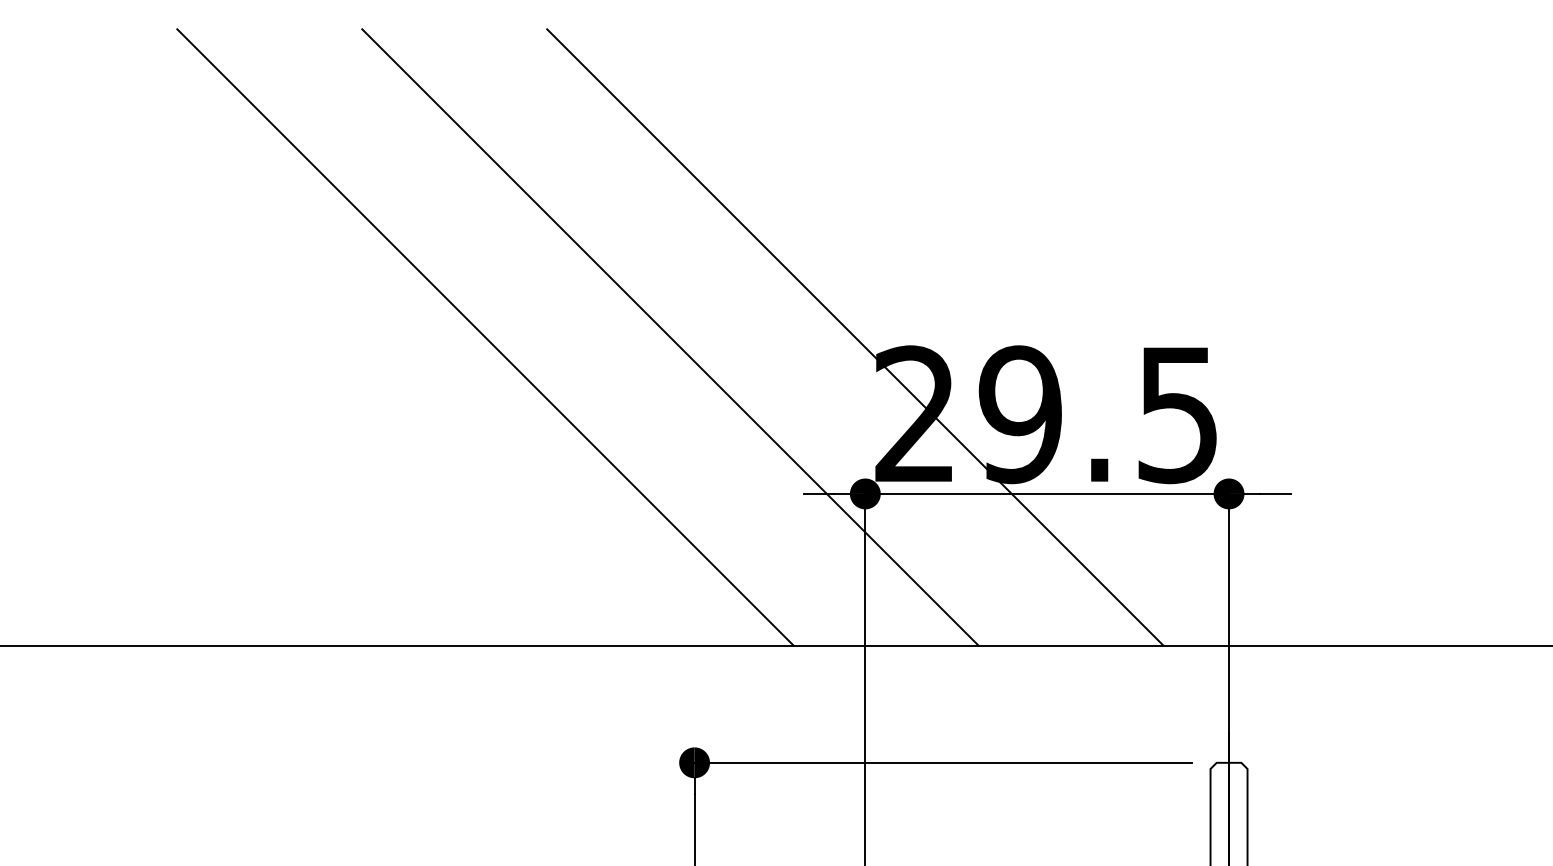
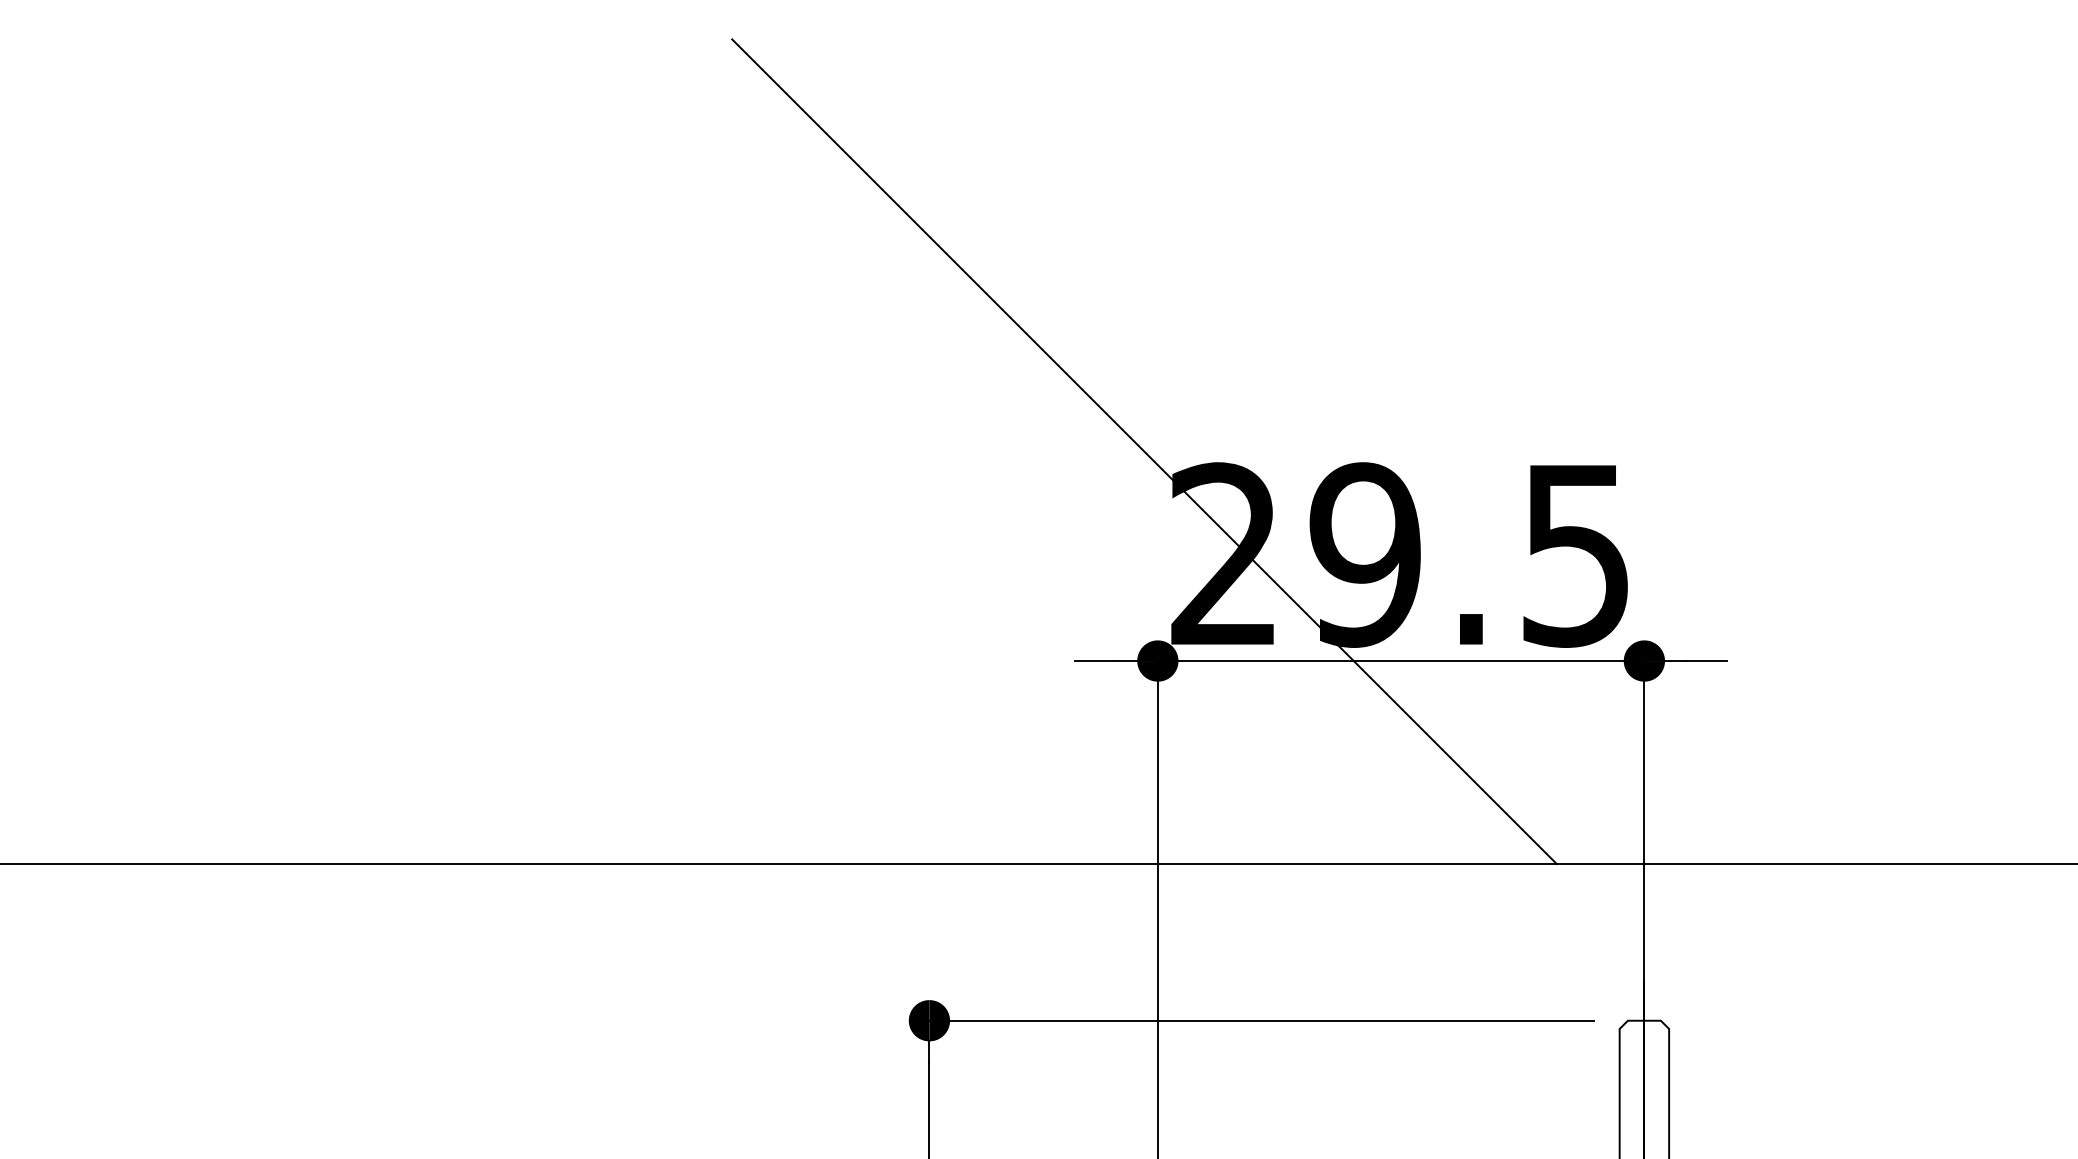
line: (485, 337) -> (649, 451), removed
line: (669, 337) -> (896, 451), removed

